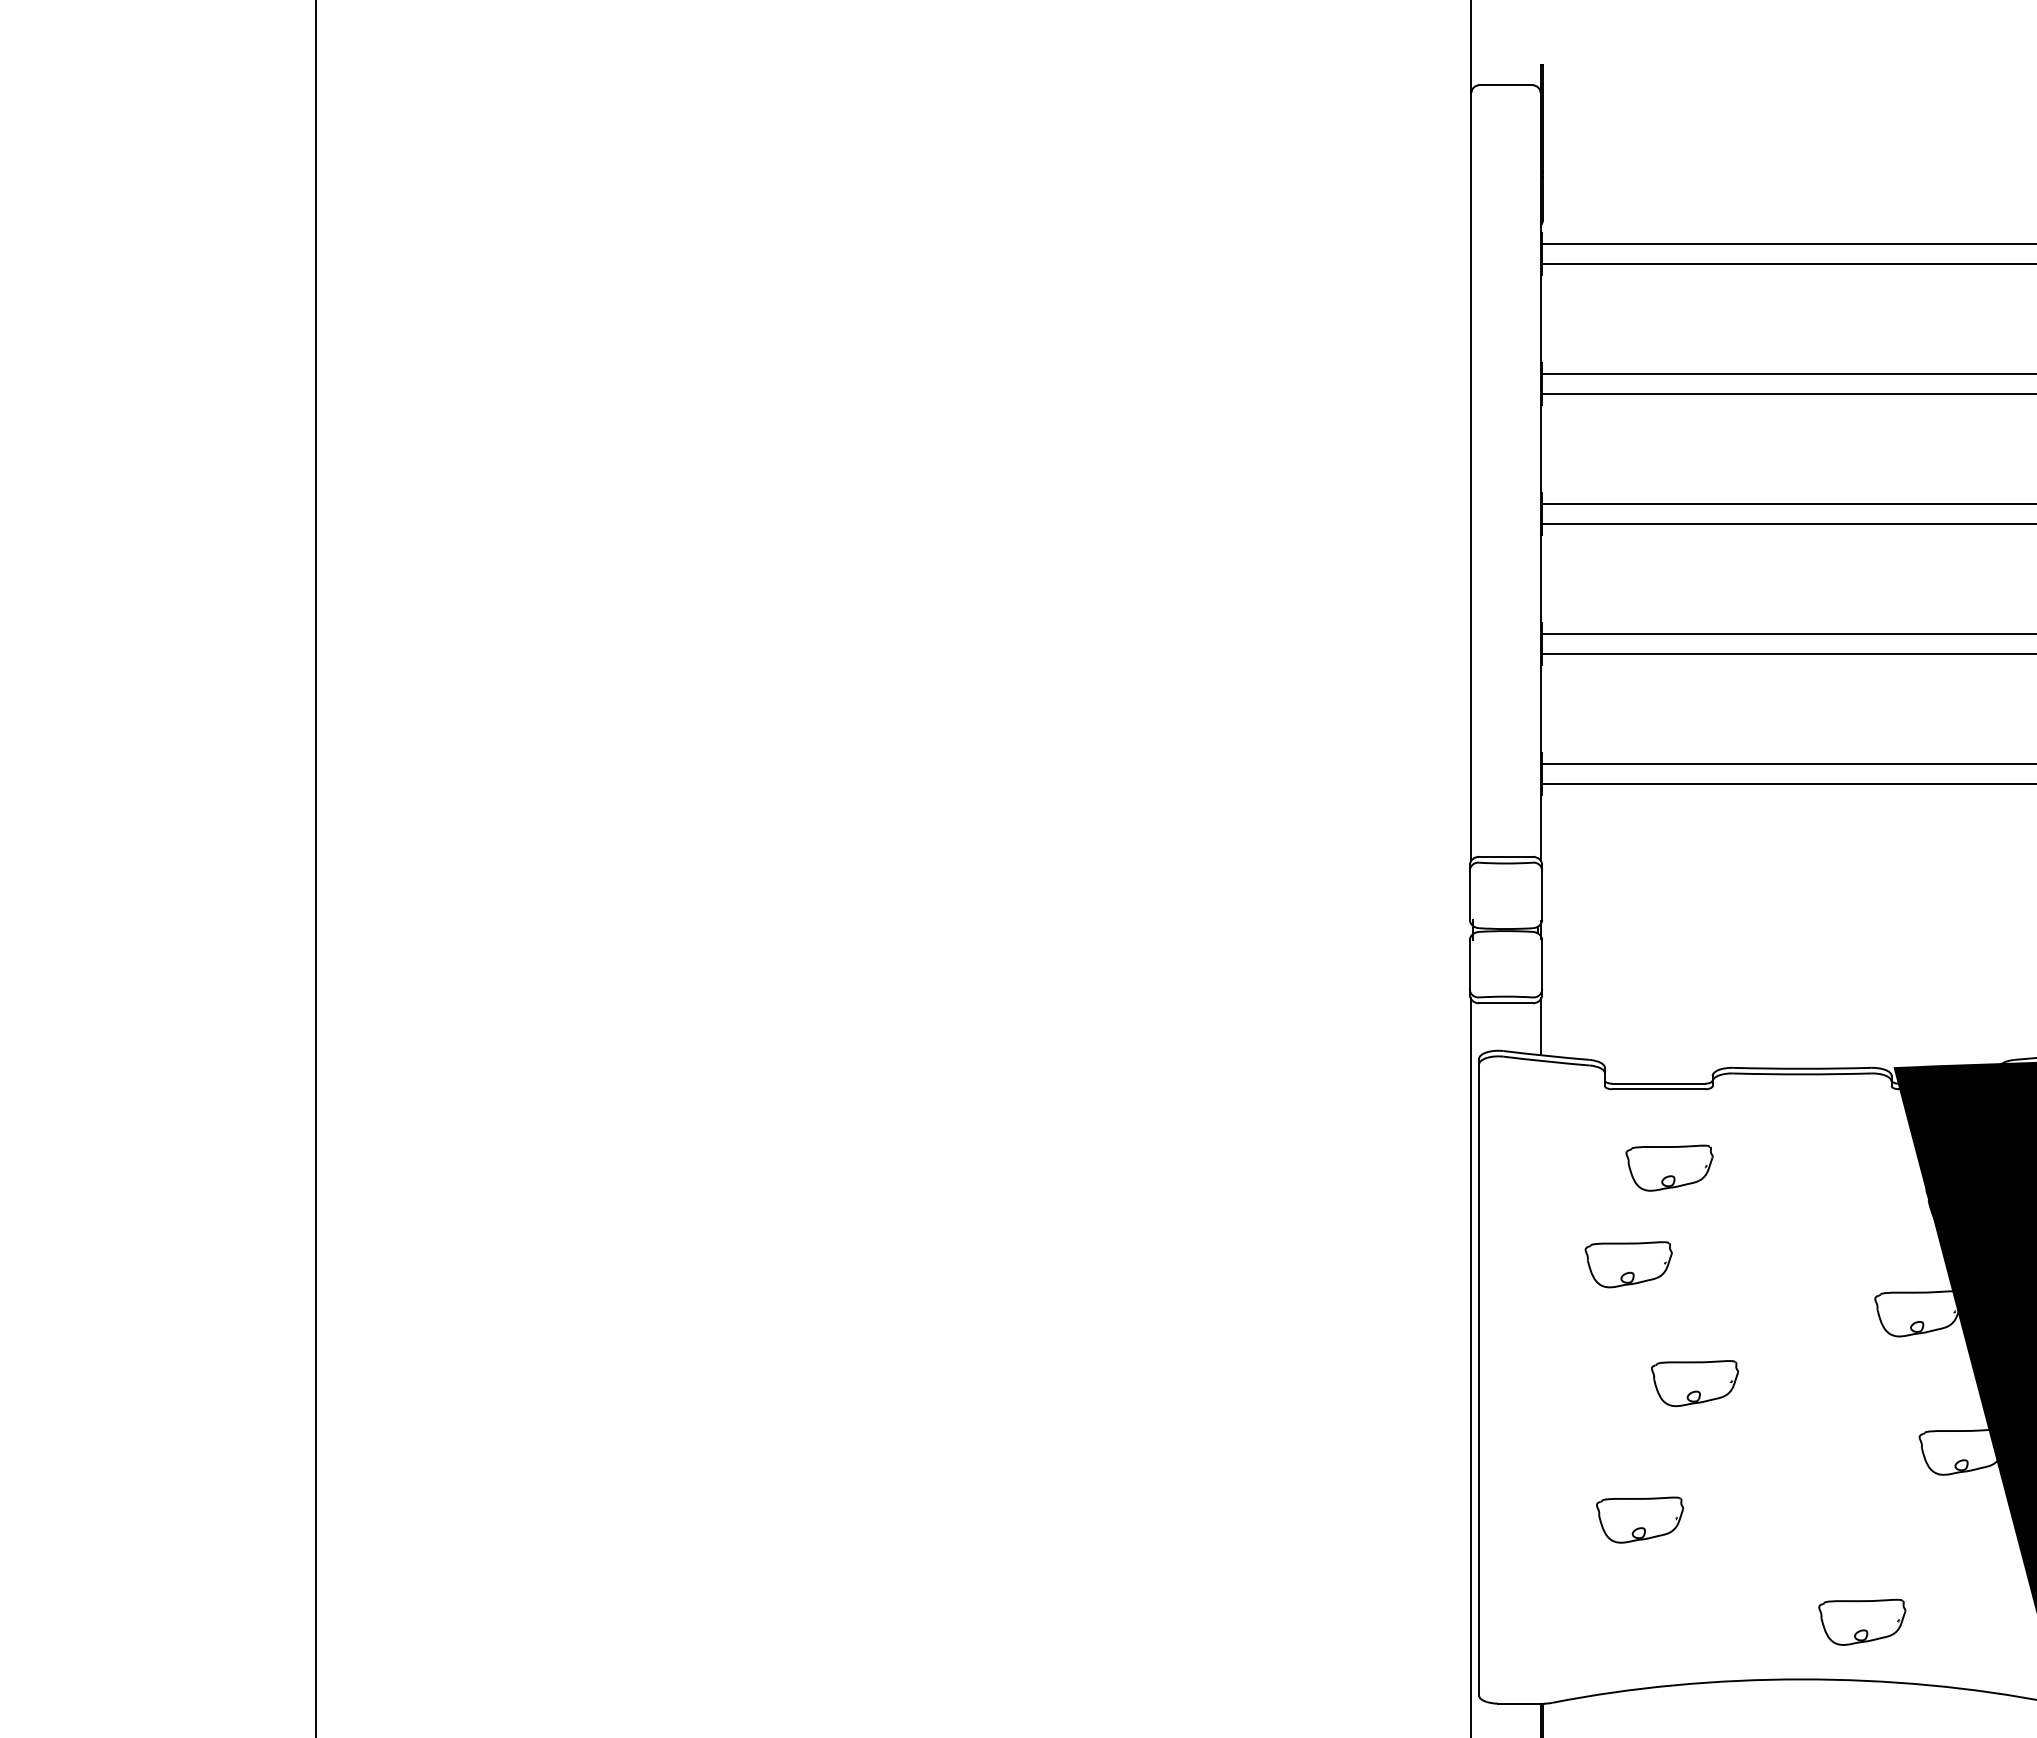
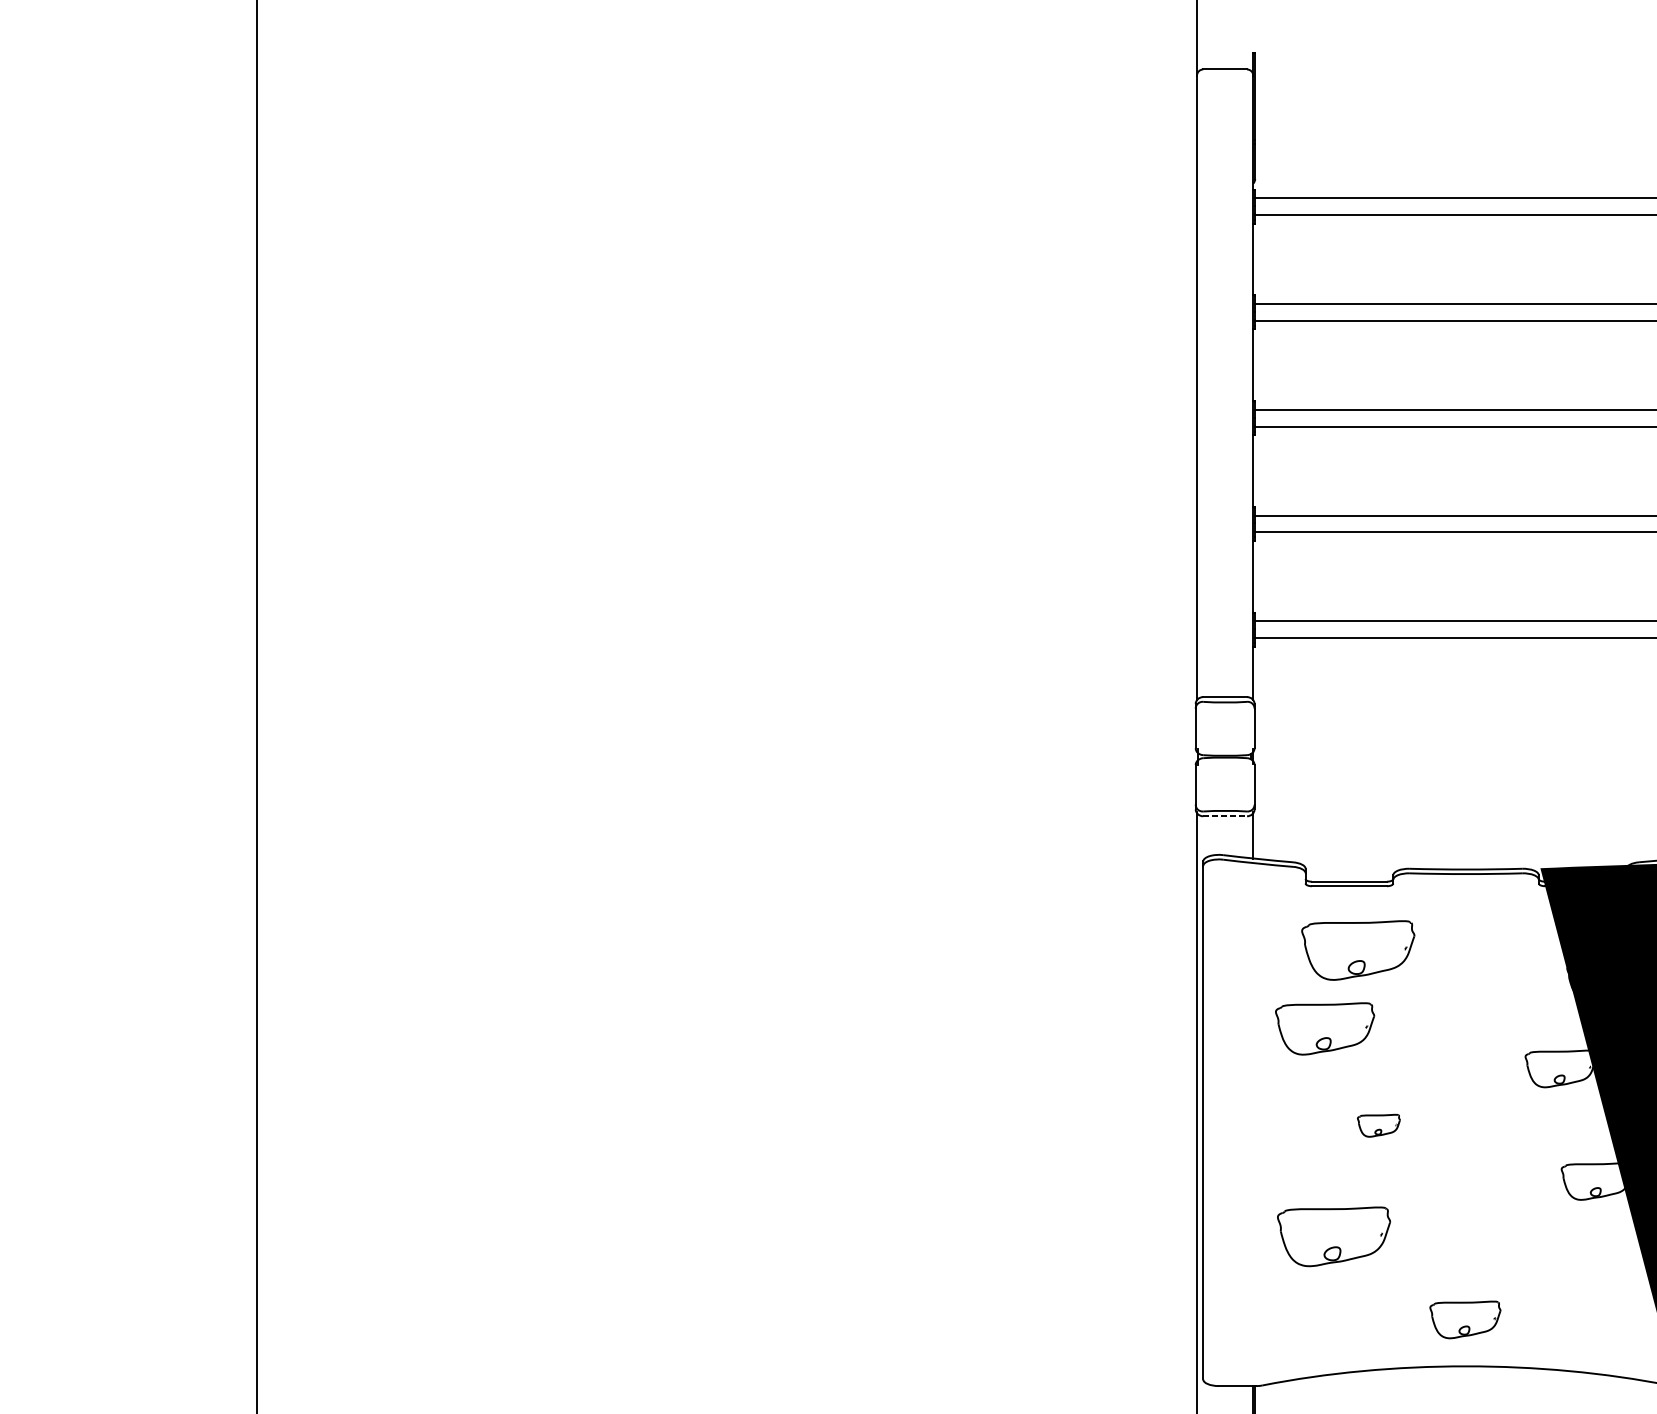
line: (1506, 1003) -> (1225, 816), solid -> dashed
part: (1669, 1167) -> (1358, 949), size x1.6
part: (1628, 1264) -> (1324, 1028), size x1.4
part: (1694, 1383) -> (1378, 1125), size x0.6
part: (1640, 1519) -> (1334, 1236), size x1.6
part: (1862, 1621) -> (1465, 1319), moved

